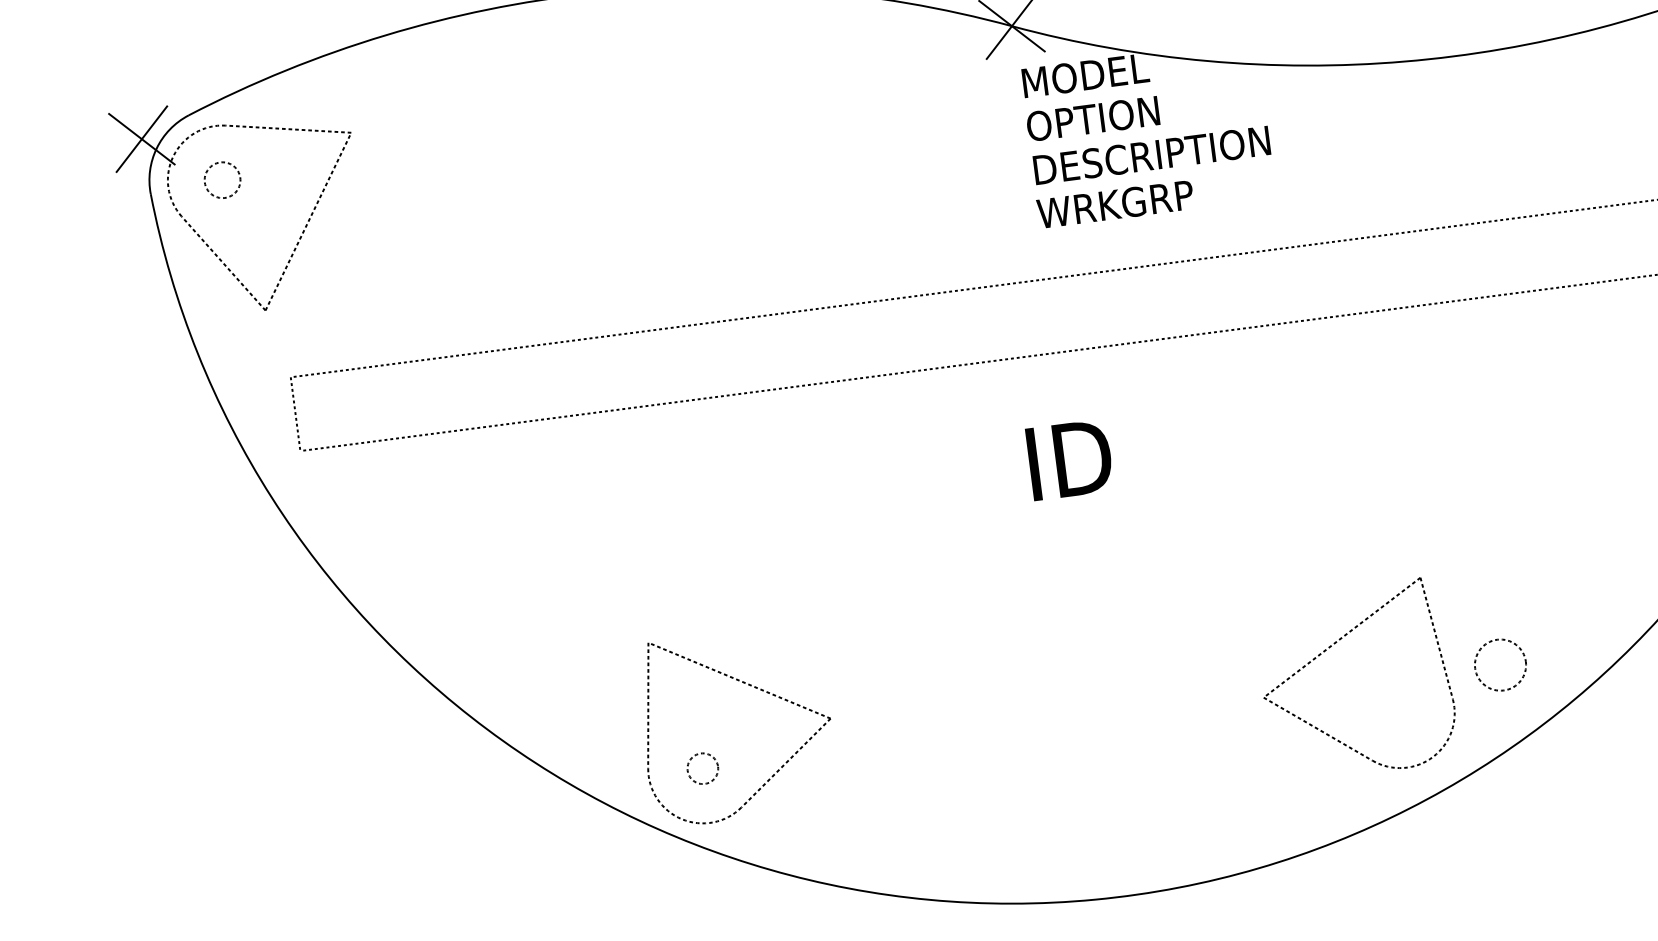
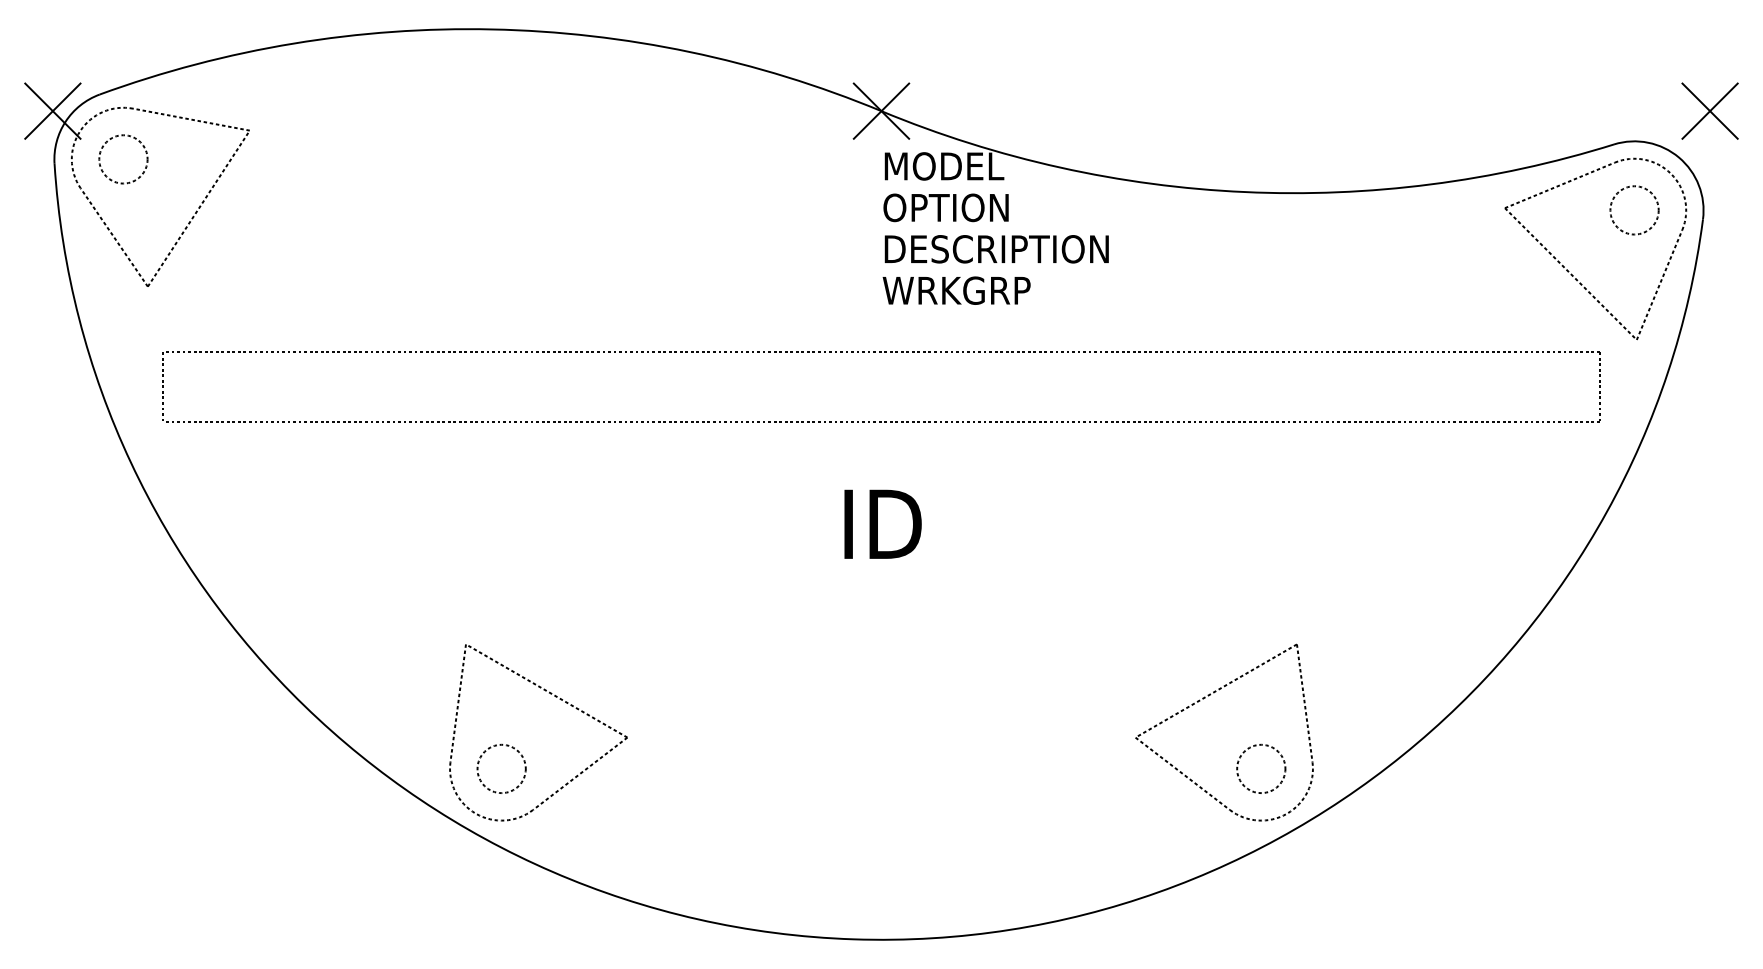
circle: (222, 180) -> (123, 159), size x1.43
part: (1331, 647) -> (1205, 698), moved
circle: (702, 768) -> (501, 768), size x1.67

